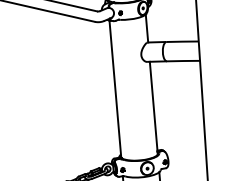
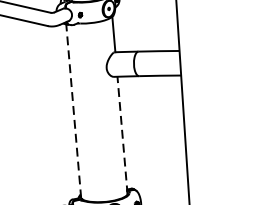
line: (115, 89) -> (73, 111), solid -> dashed
line: (153, 107) -> (122, 134), solid -> dashed

